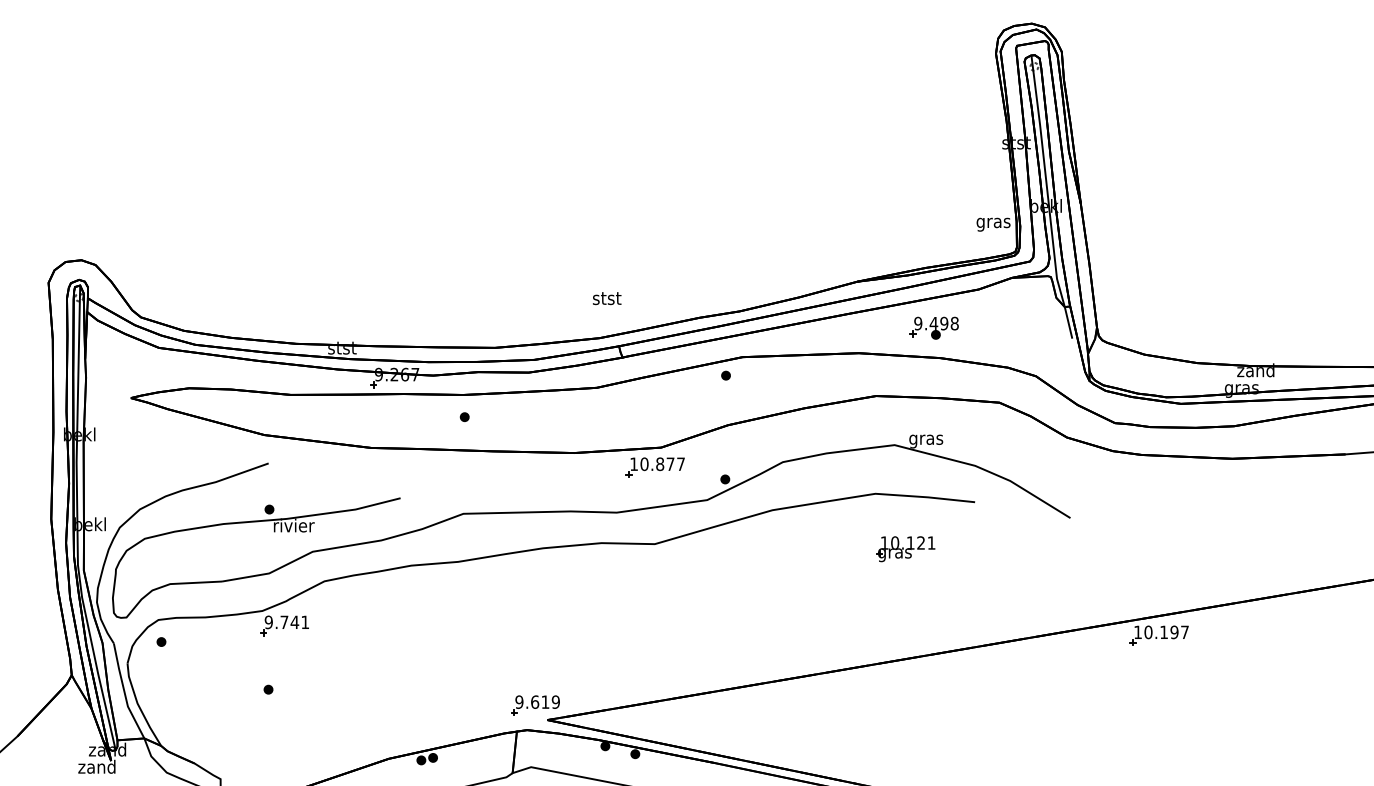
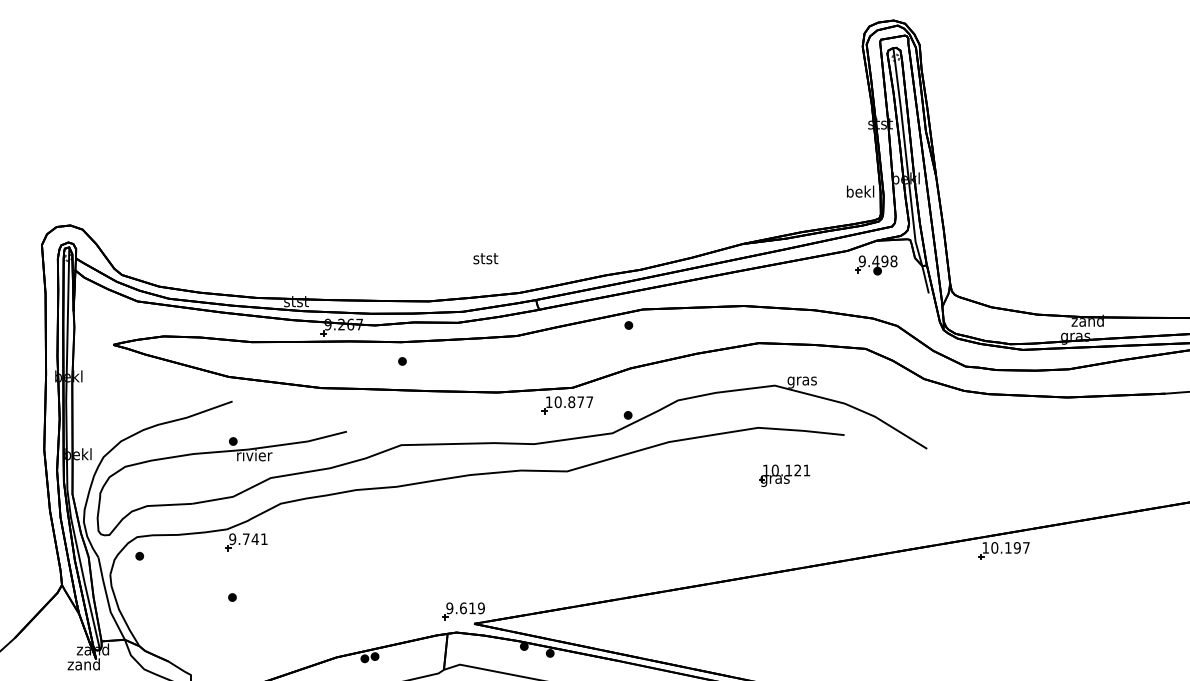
text: (993, 222) -> (860, 192), gras -> bekl
text: (606, 298) -> (485, 258), moved
part: (934, 328) -> (876, 265), moved

